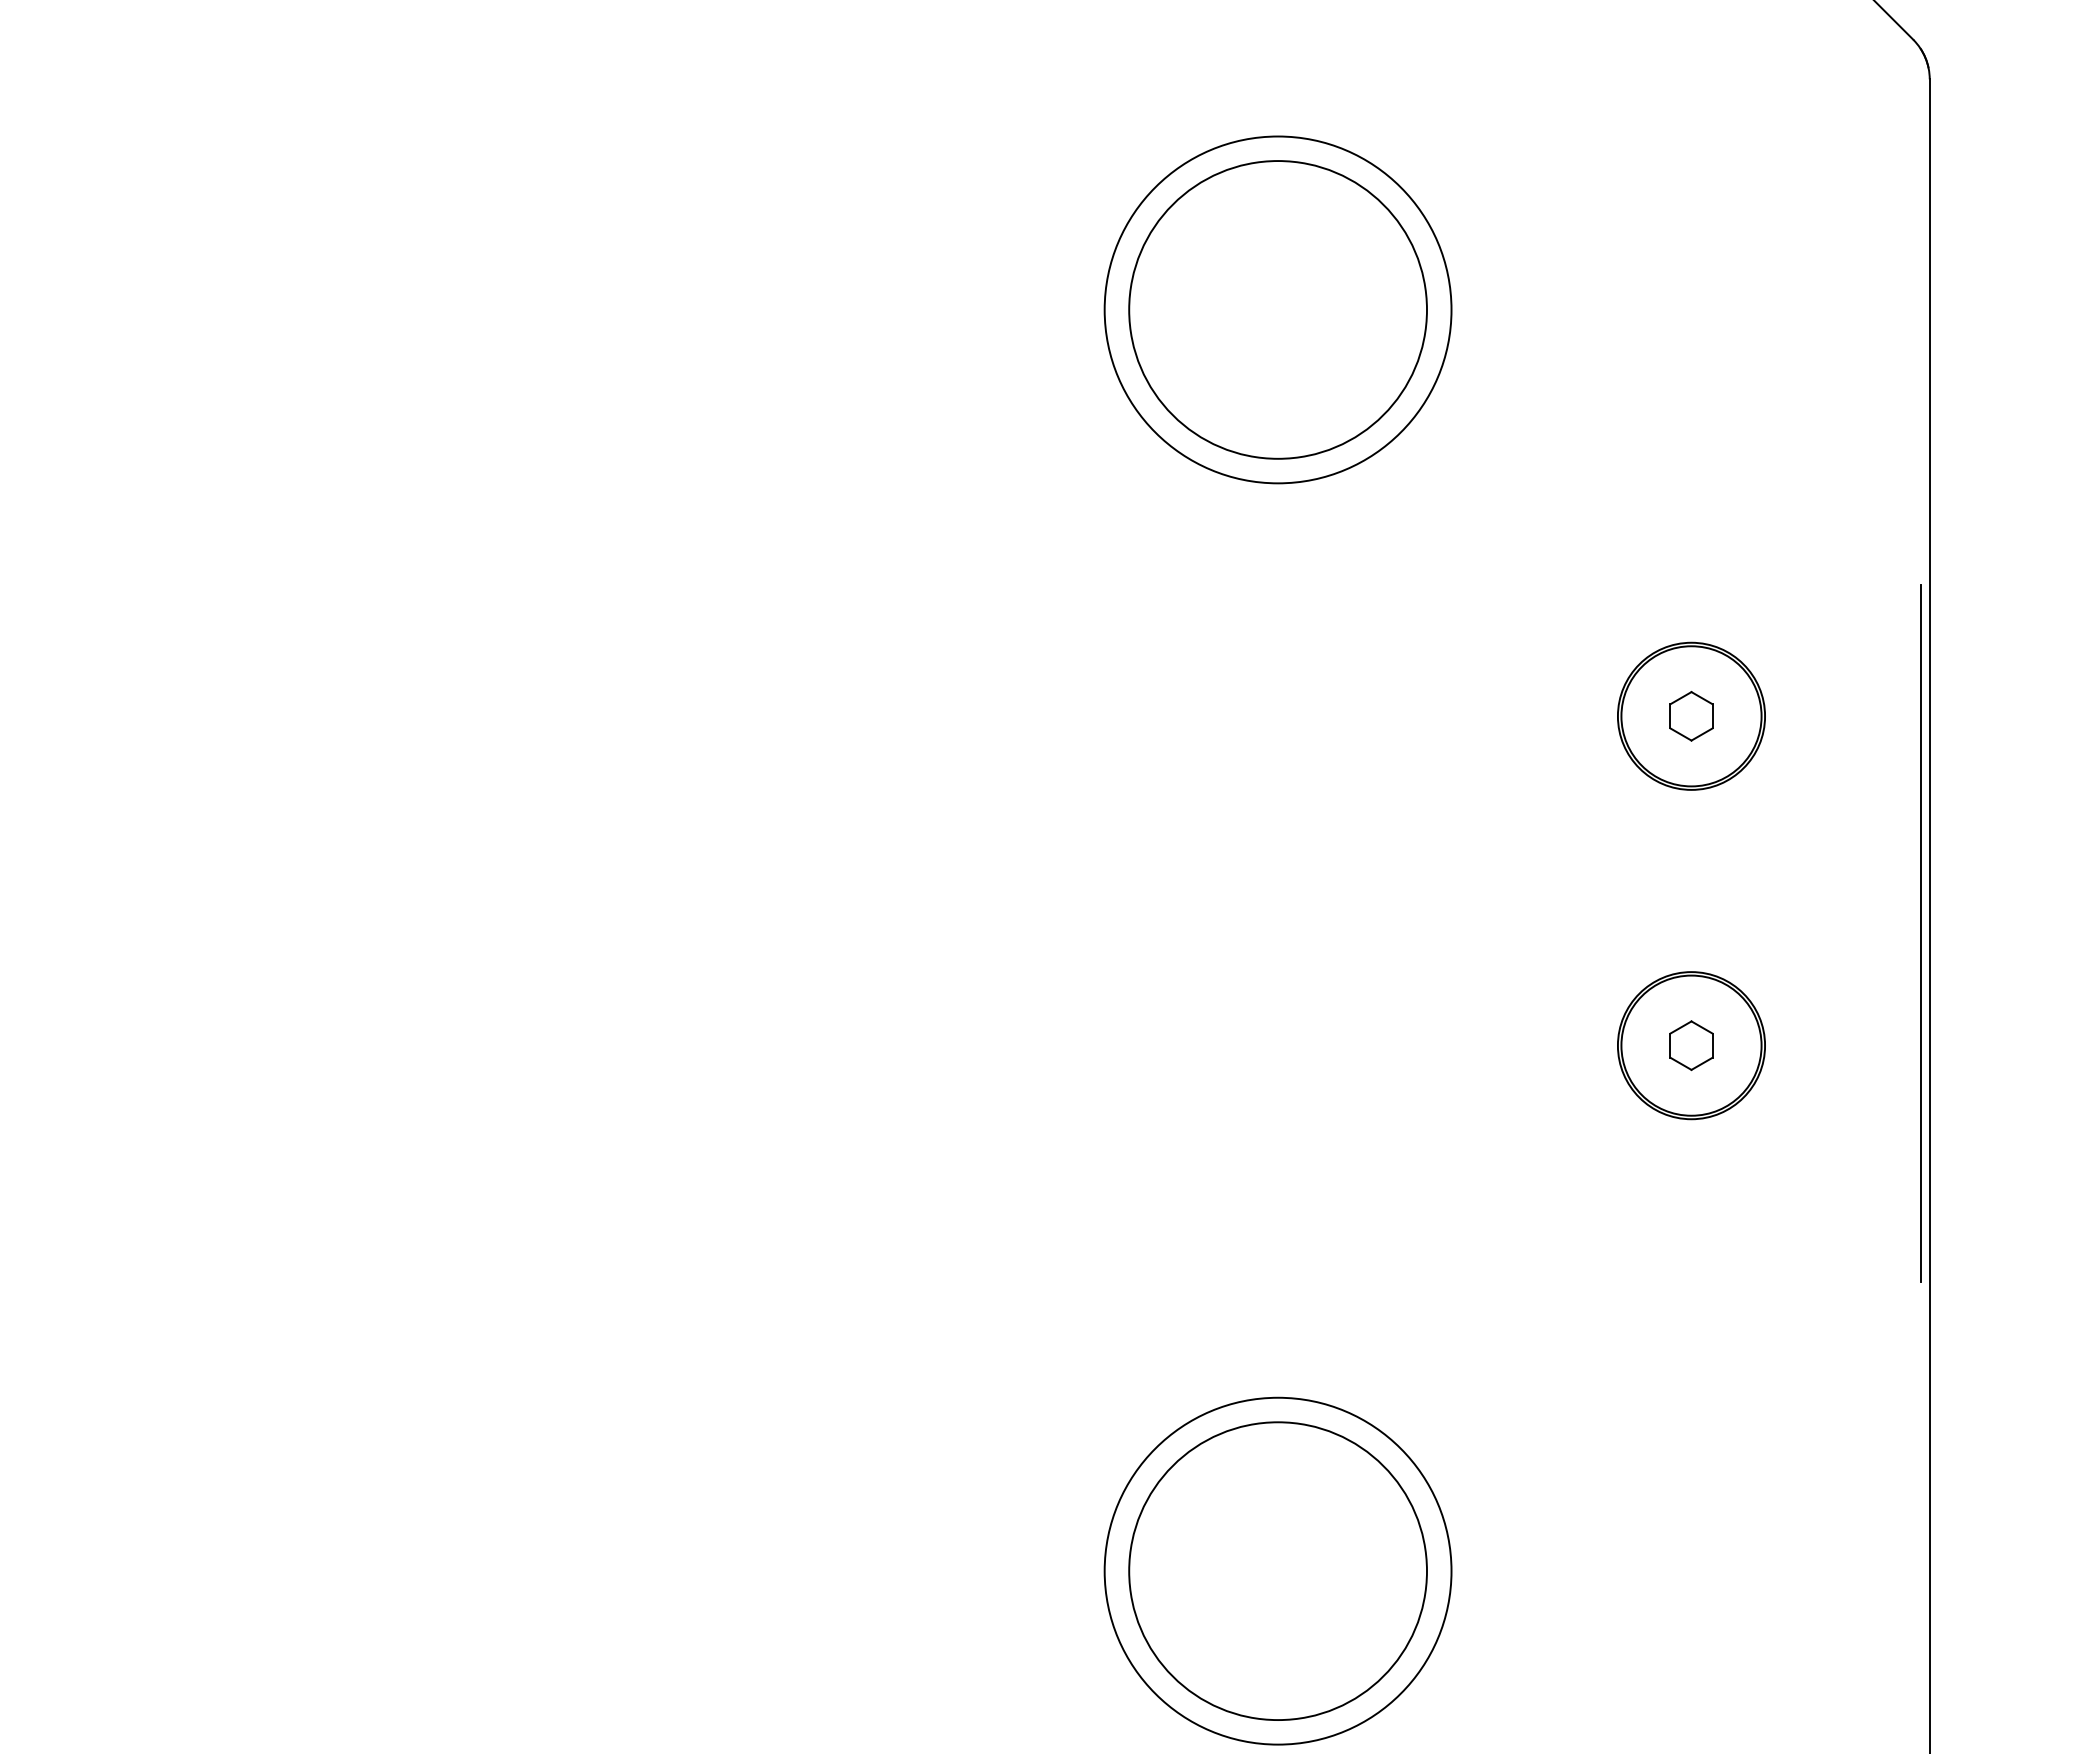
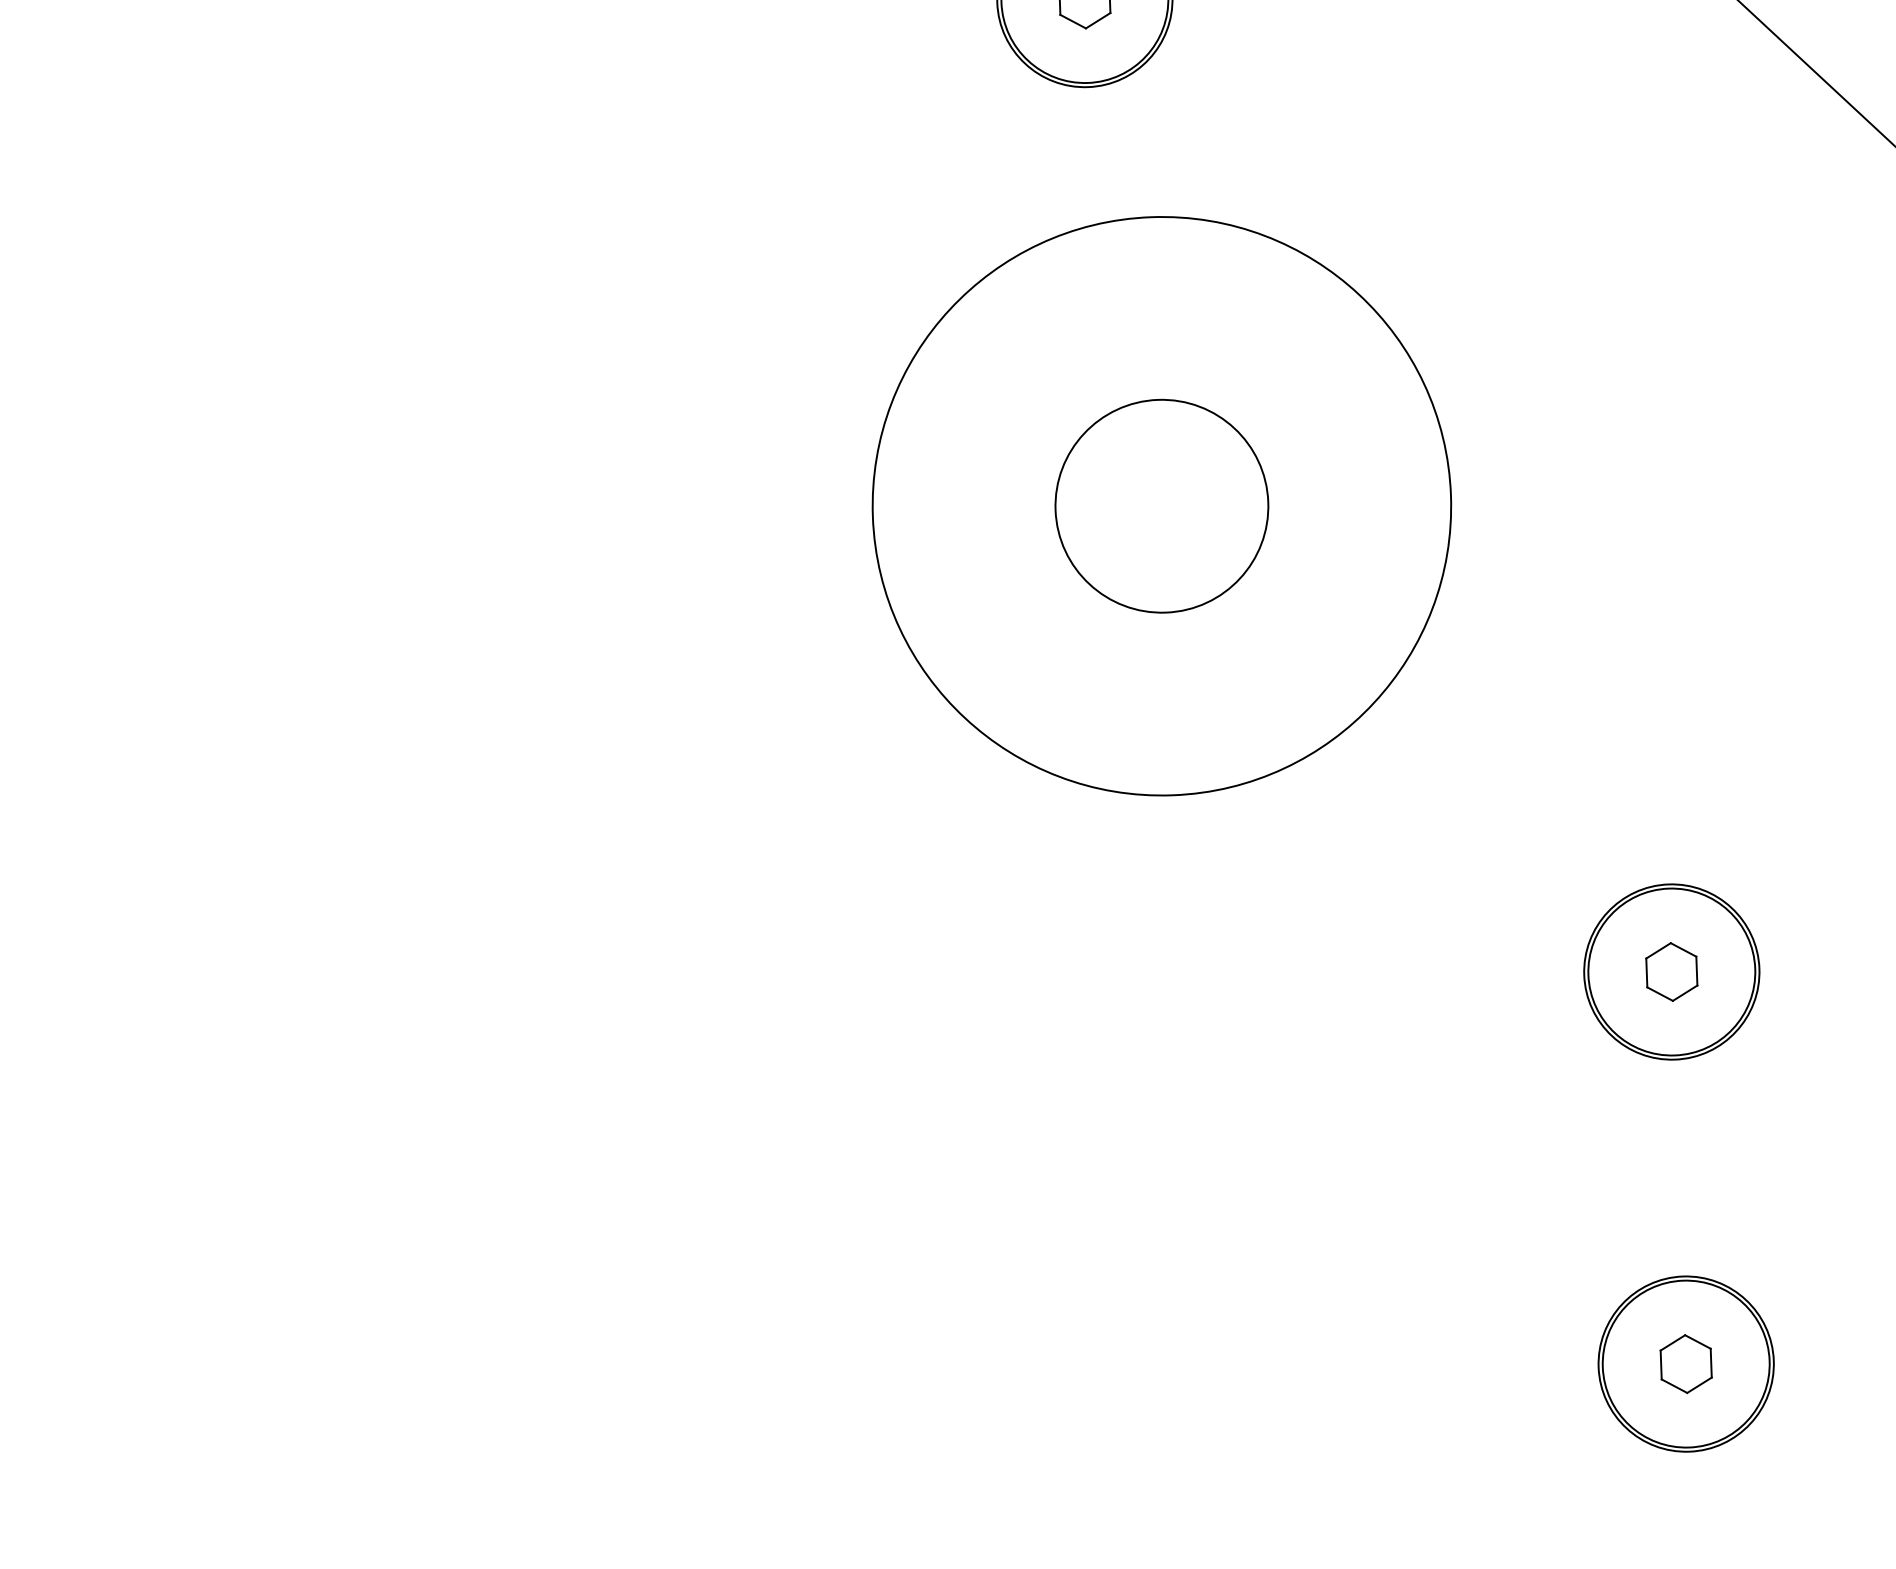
circle: (1277, 309) -> (1161, 505), size x0.6
circle: (1277, 309) -> (1161, 505), size x1.4

